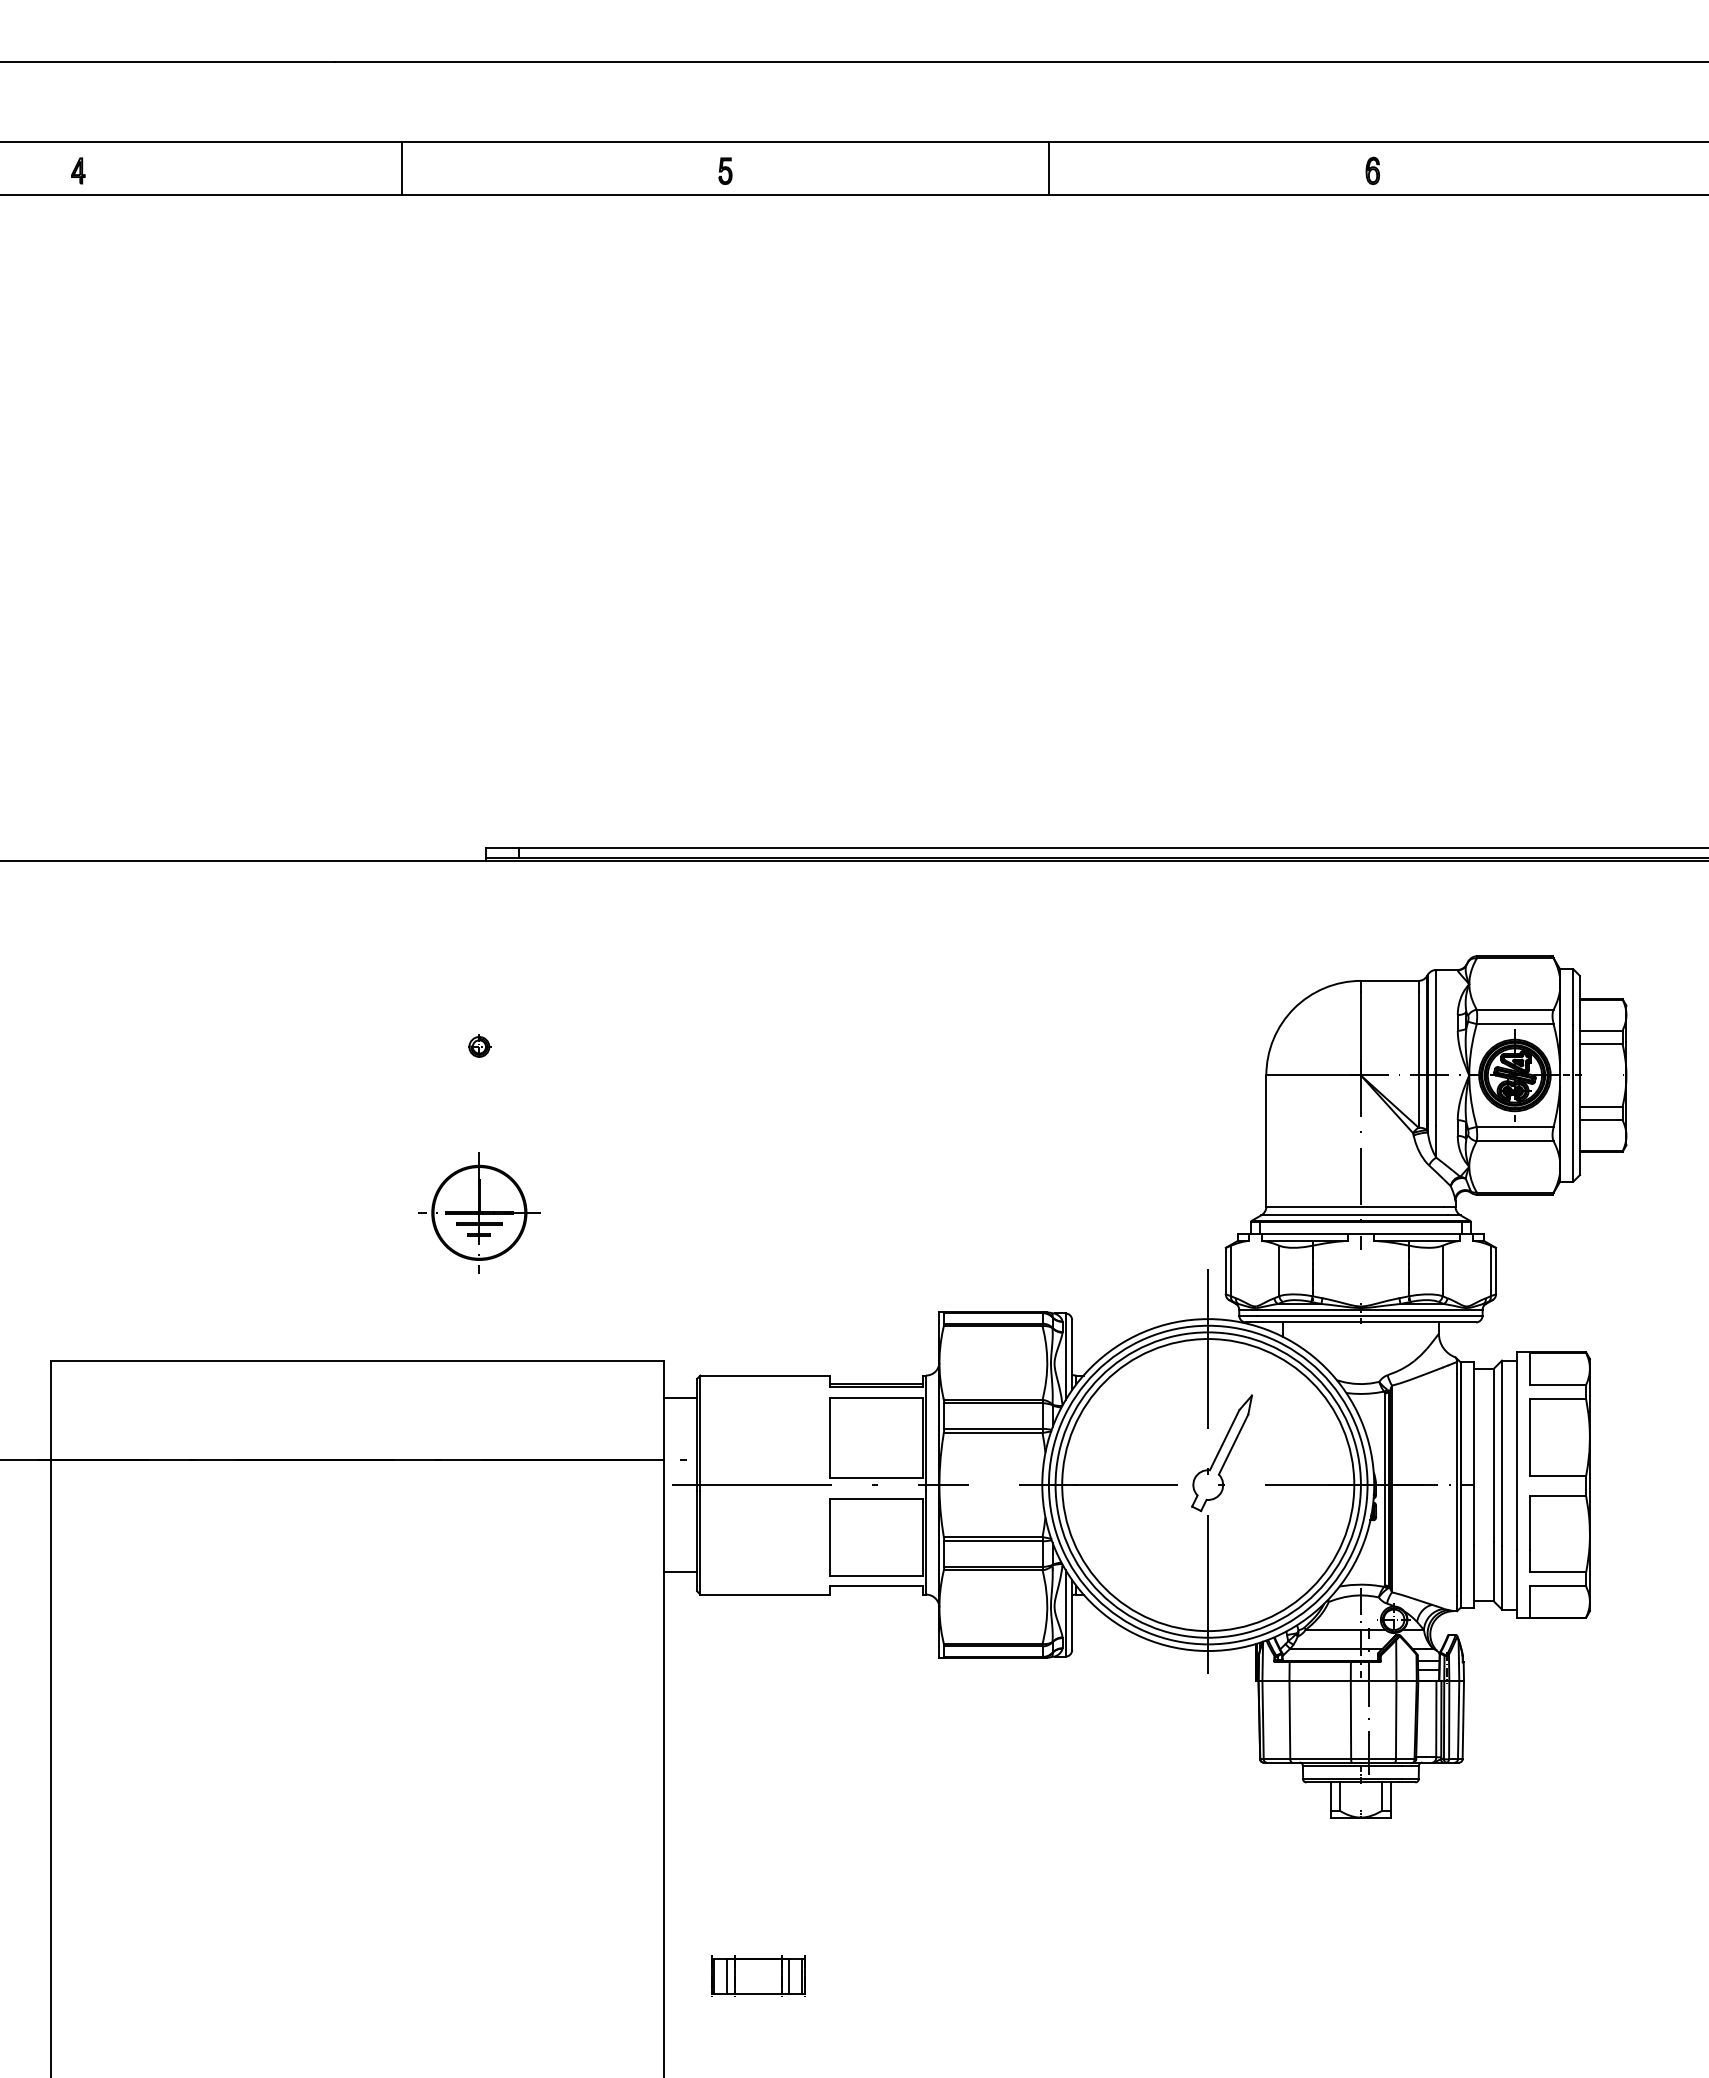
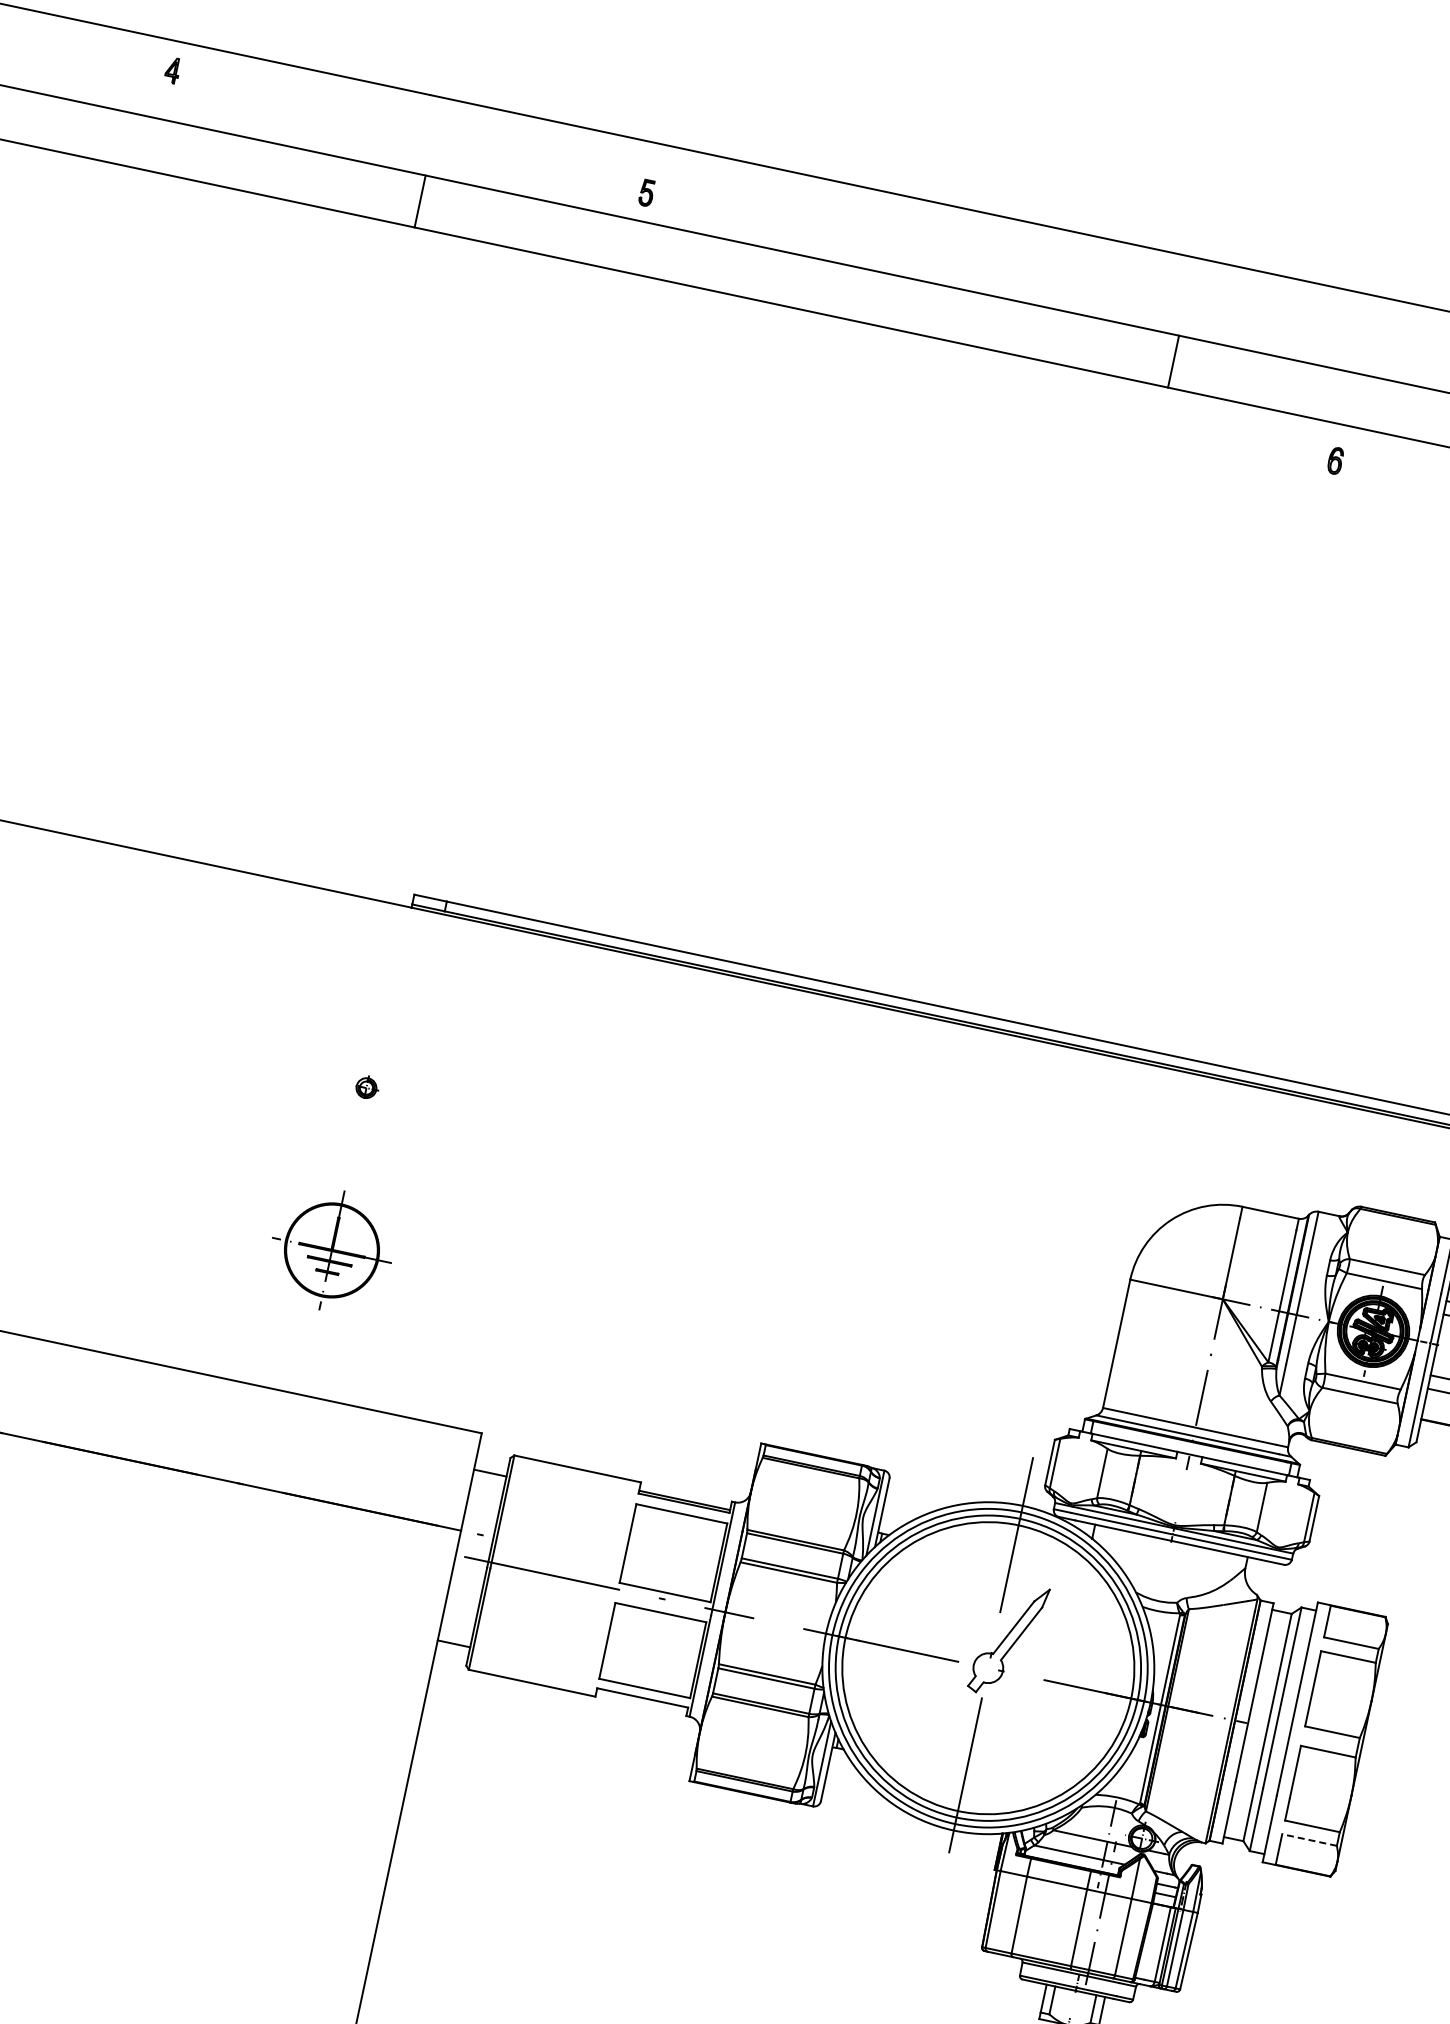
line: (401, 168) -> (420, 201), moved
line: (1048, 168) -> (1173, 361), moved
part: (78, 170) -> (173, 70), moved
part: (1372, 170) -> (1335, 460), moved
part: (725, 171) -> (646, 193), moved
line: (1558, 1586) -> (1309, 1840), solid -> dashed

